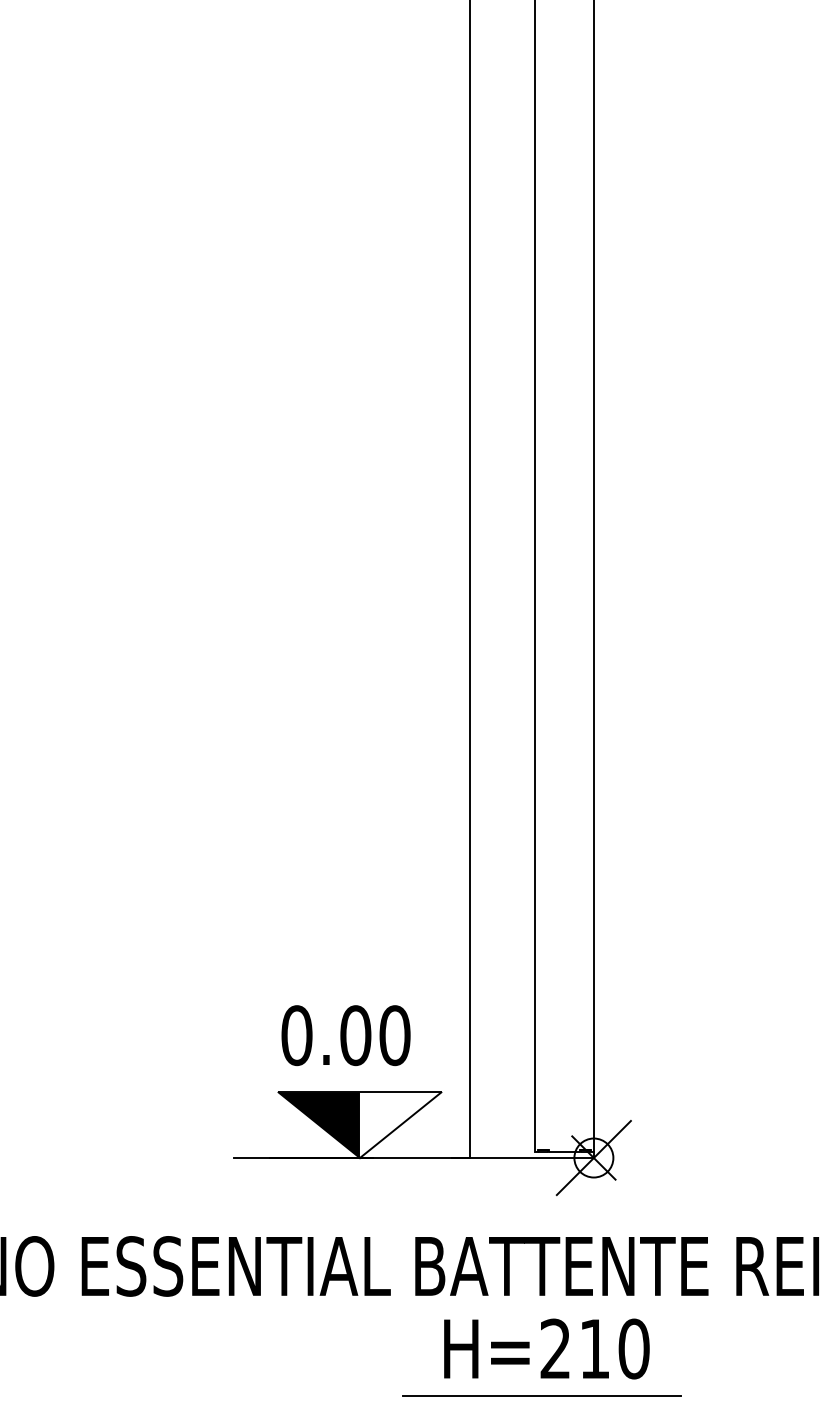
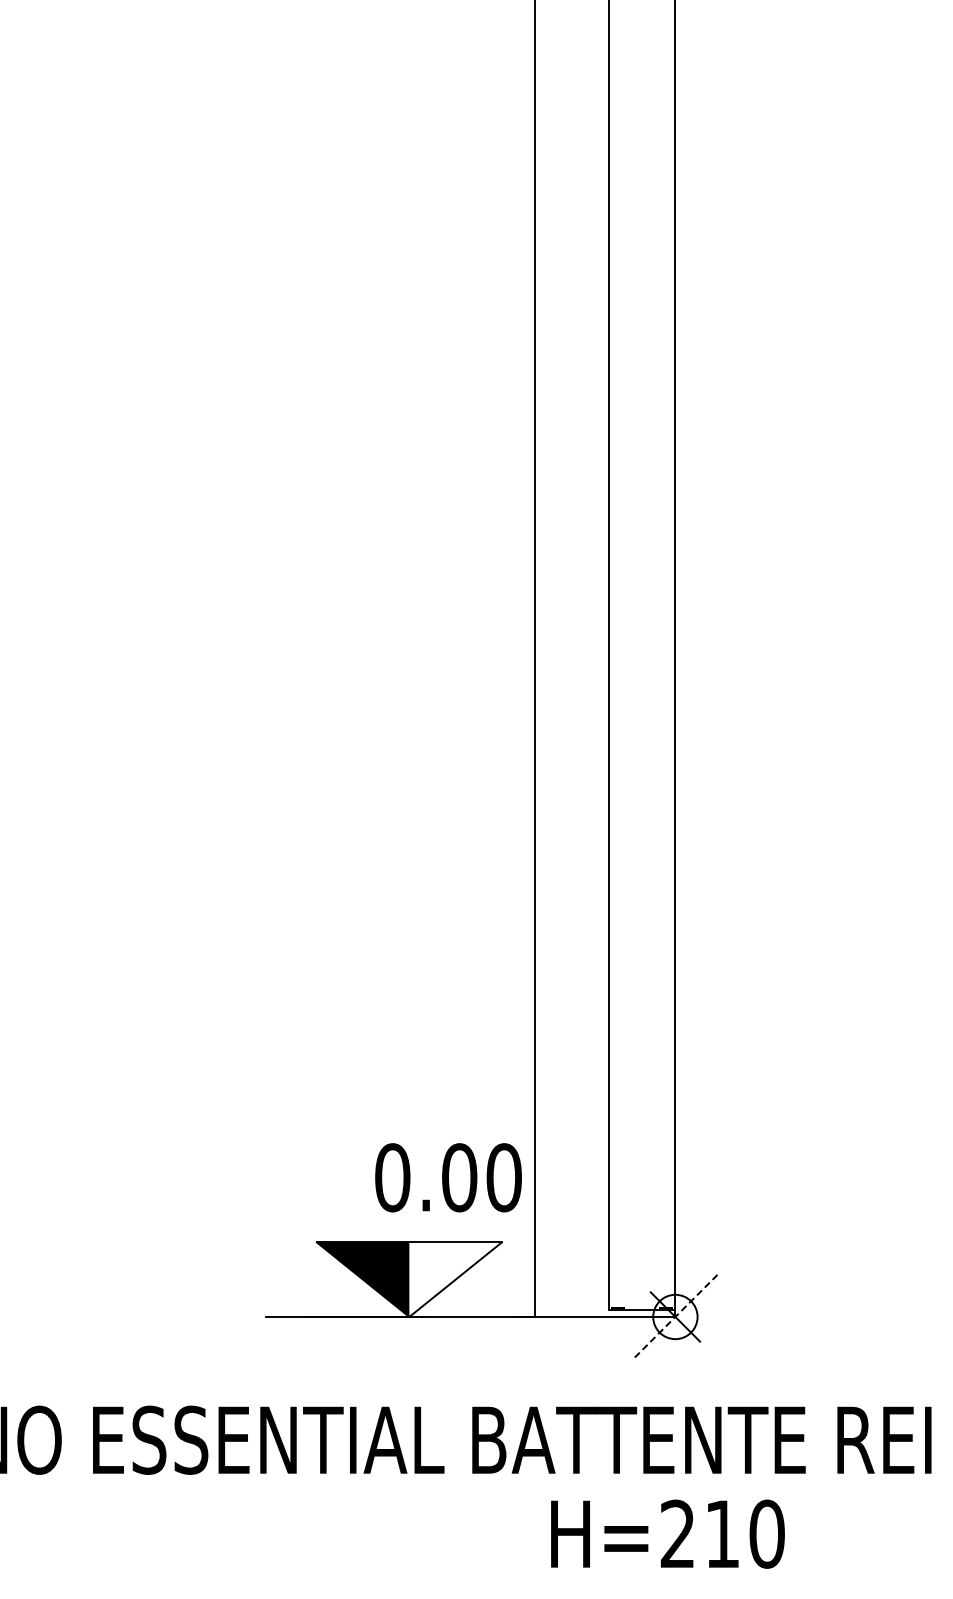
text: (346, 1035) -> (448, 1177), moved
line: (593, 1157) -> (675, 1316), solid -> dashed
text: (546, 1348) -> (667, 1533), moved
line: (542, 1395) -> (616, 1587), removed

